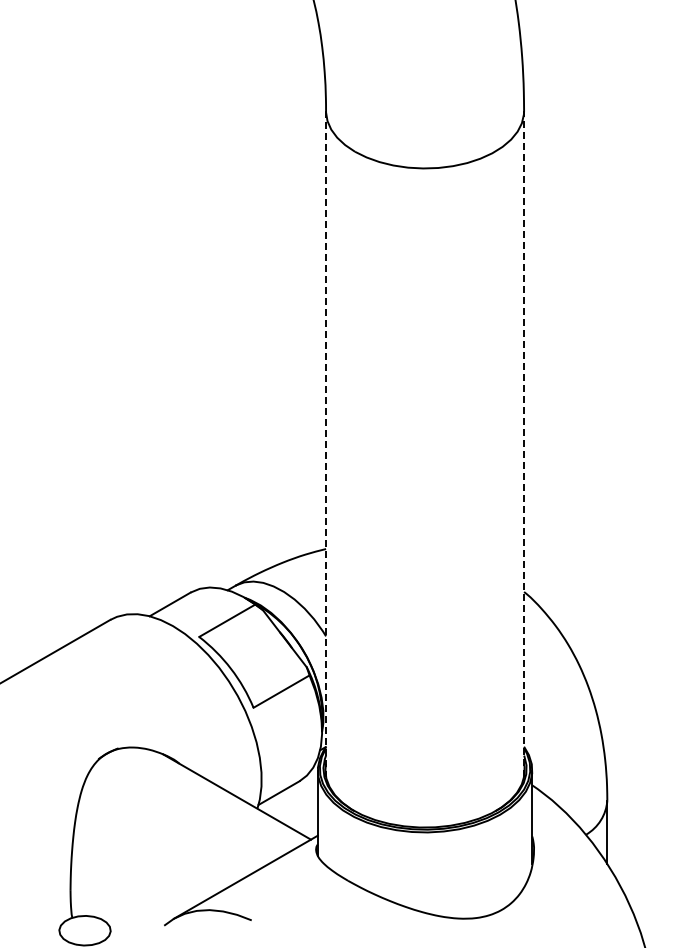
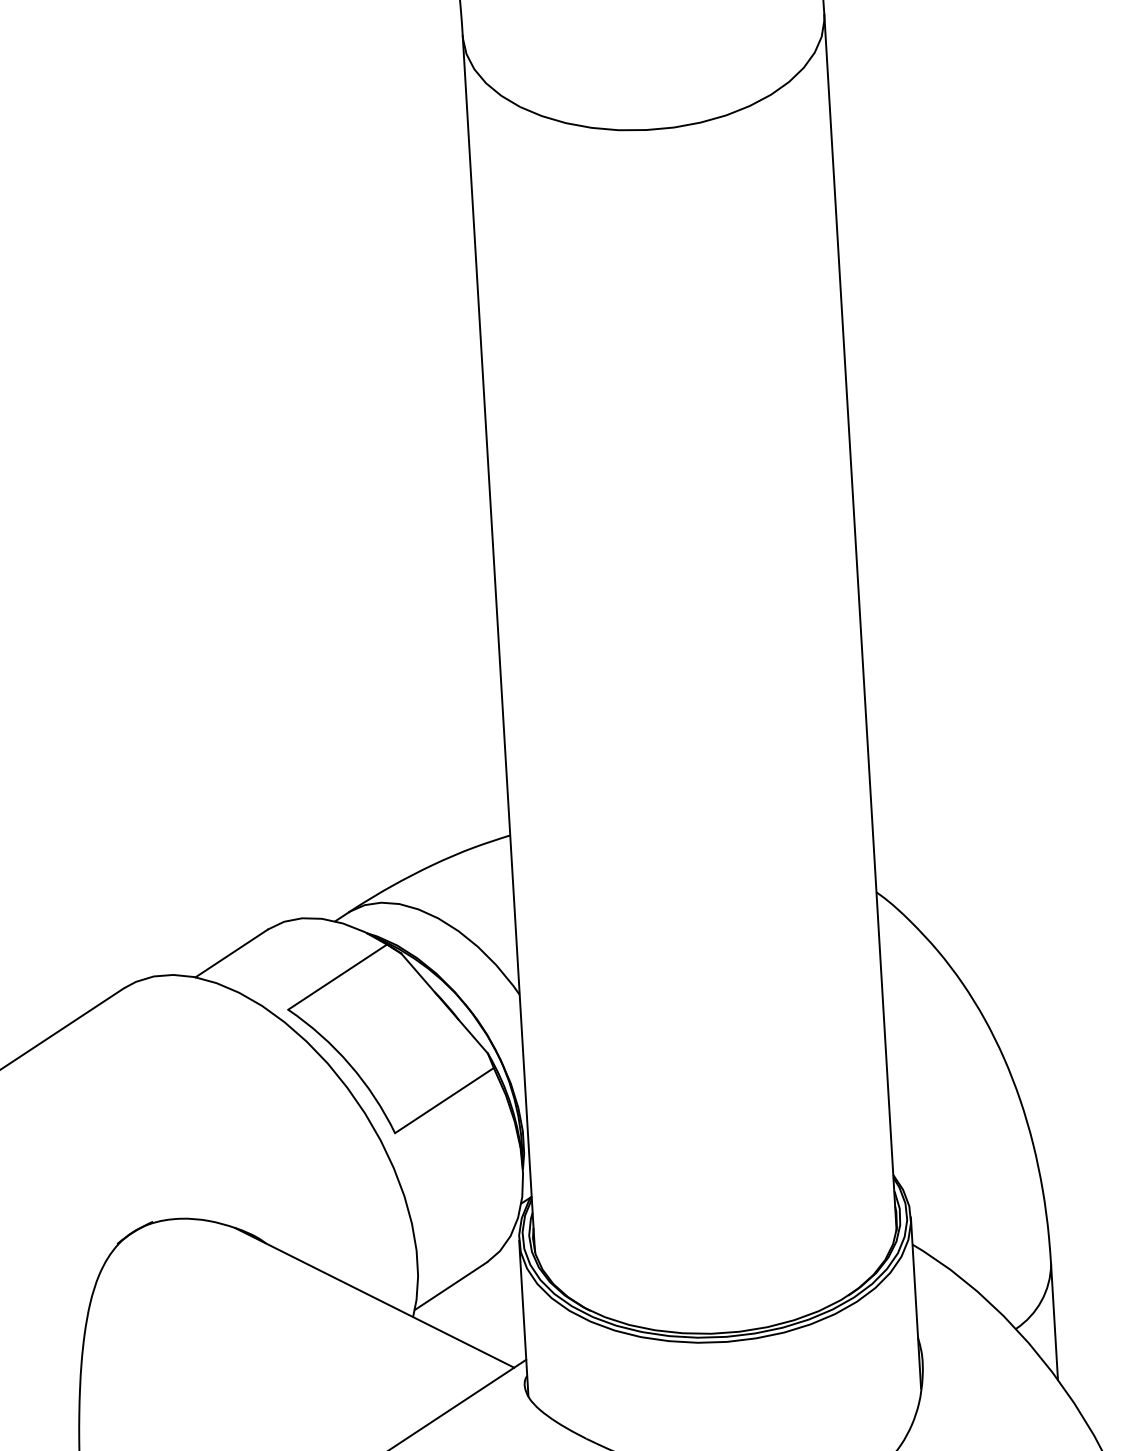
line: (326, 444) -> (499, 644), dashed -> solid
line: (524, 444) -> (861, 623), dashed -> solid

